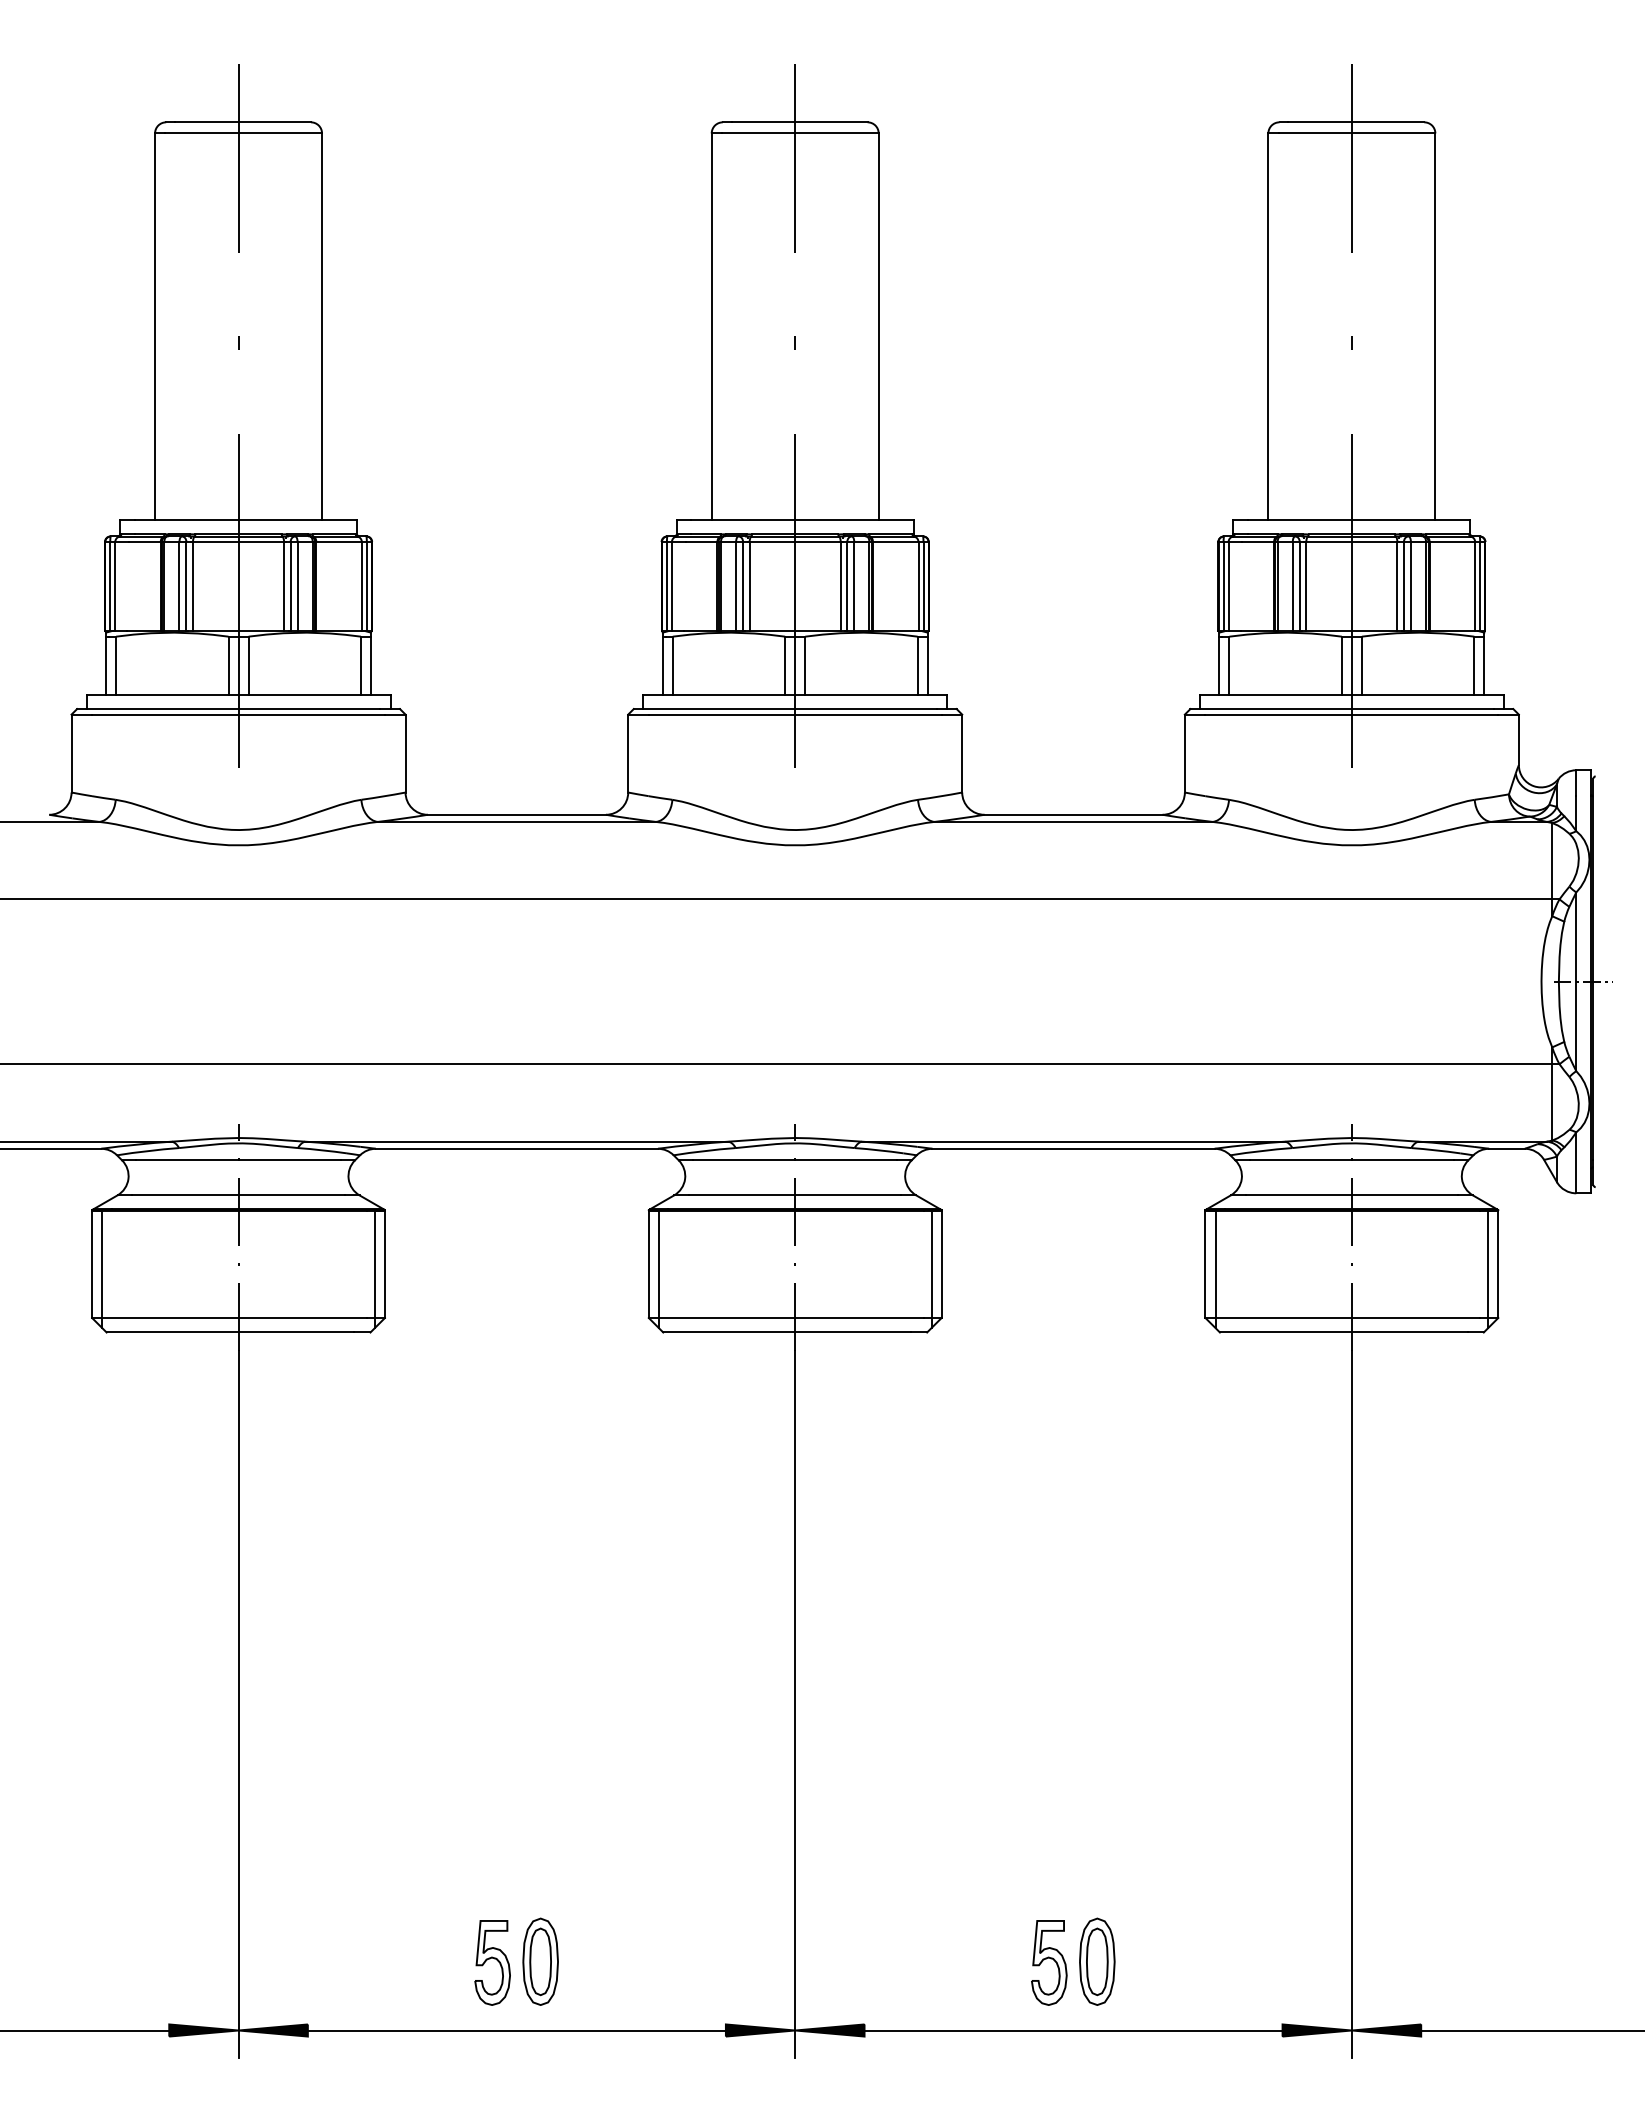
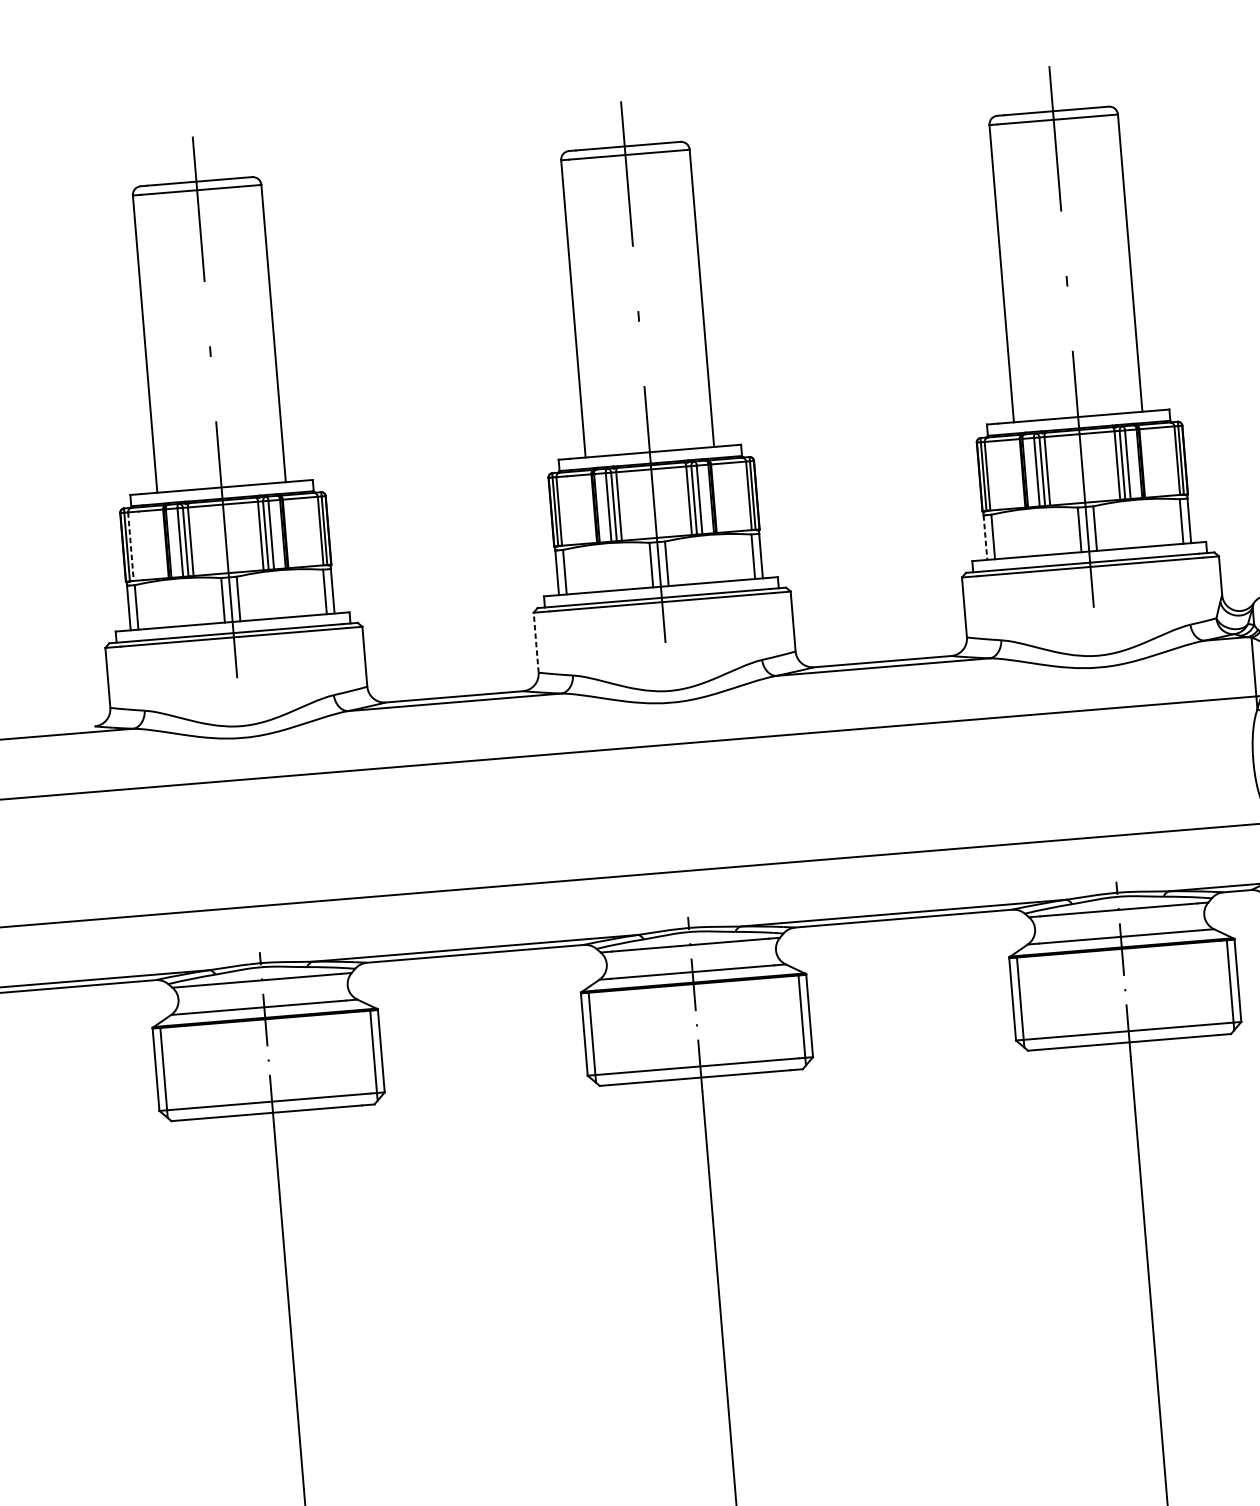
line: (115, 586) -> (131, 546), solid -> dashed
line: (1219, 665) -> (985, 537), solid -> dashed
line: (628, 753) -> (536, 642), solid -> dashed

